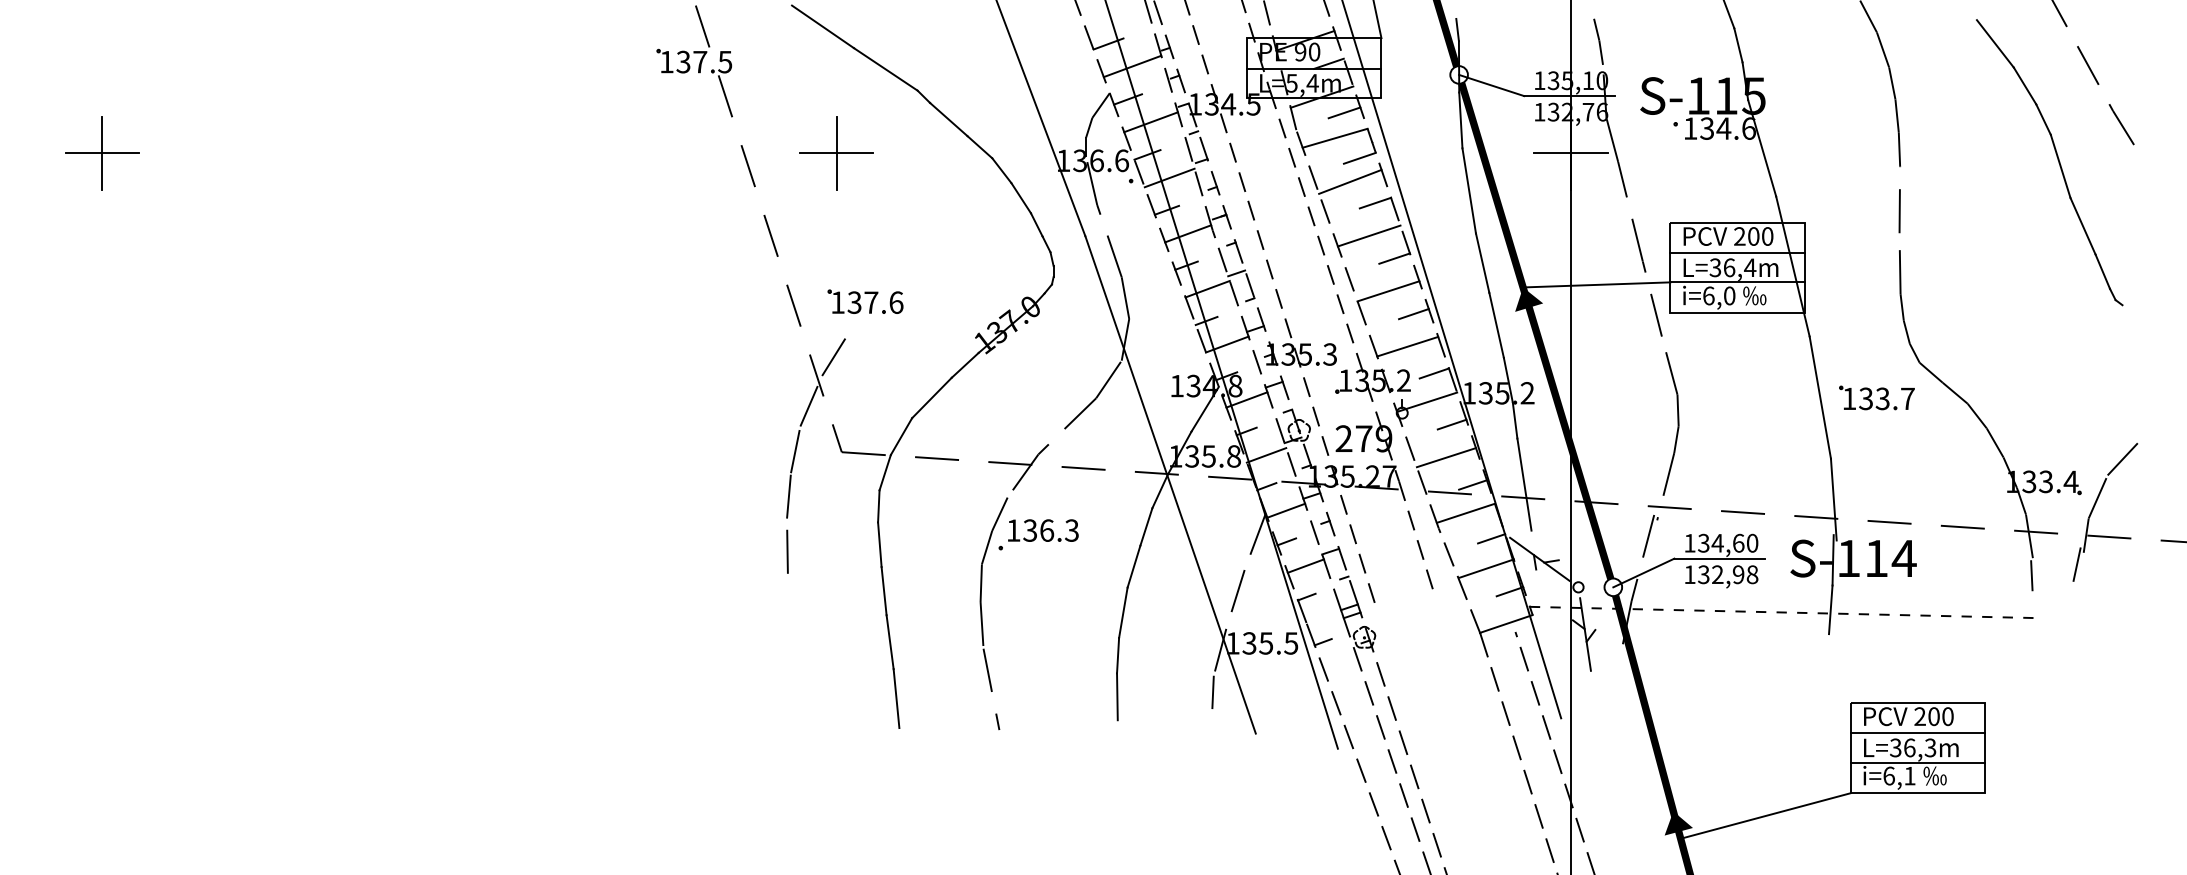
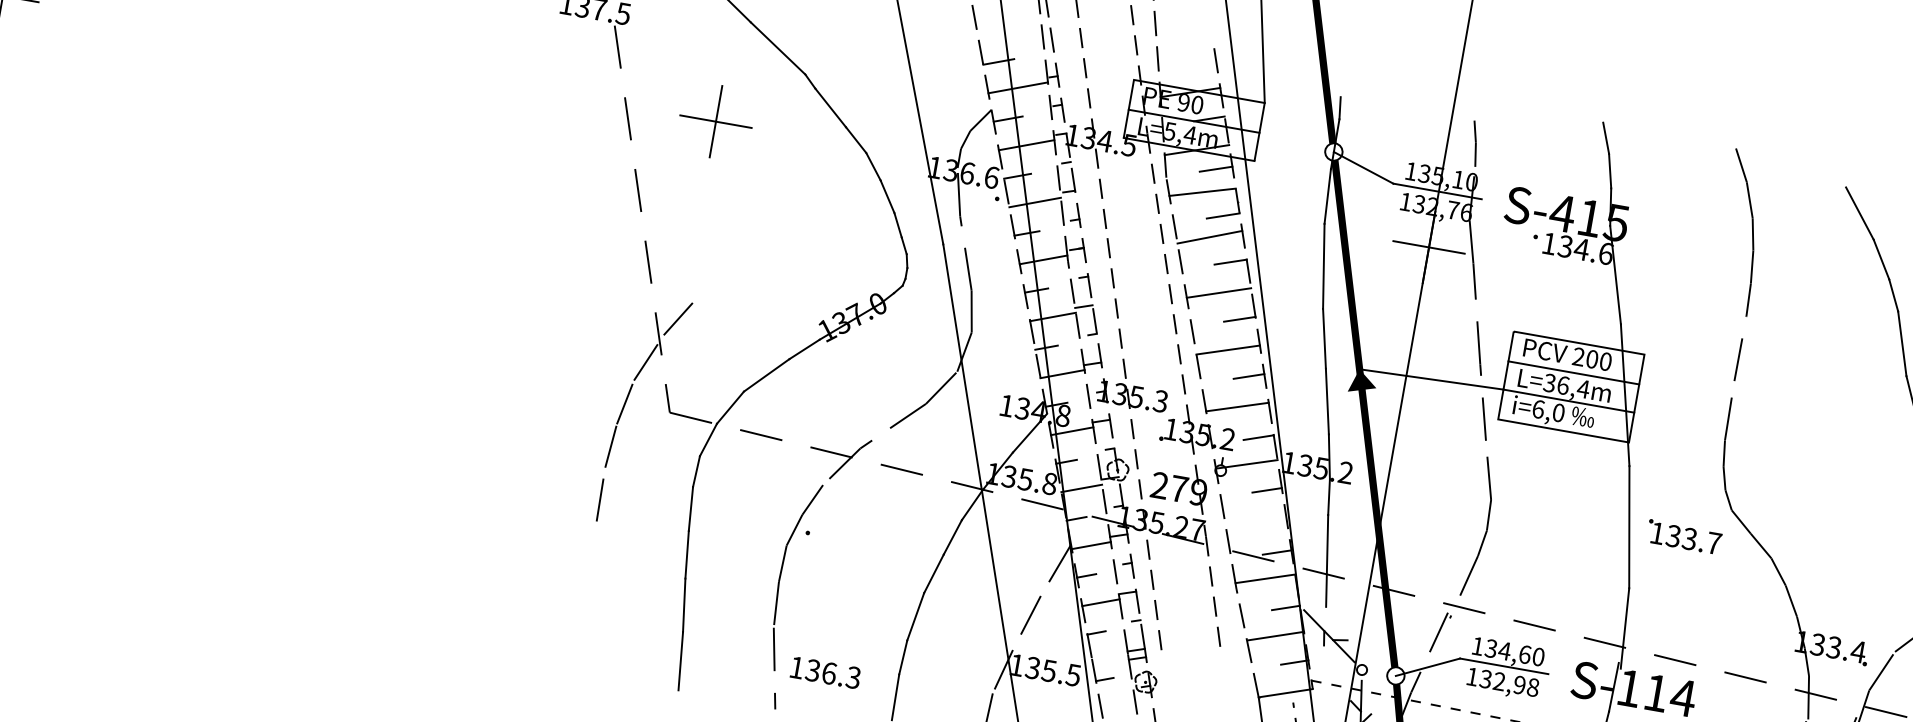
text: (1698, 95) -> (1562, 212), S-115 -> S-415
part: (865, 301) -> (718, 270), removed
line: (1445, 457) -> (1255, 521), removed
text: (1043, 530) -> (825, 672), moved

